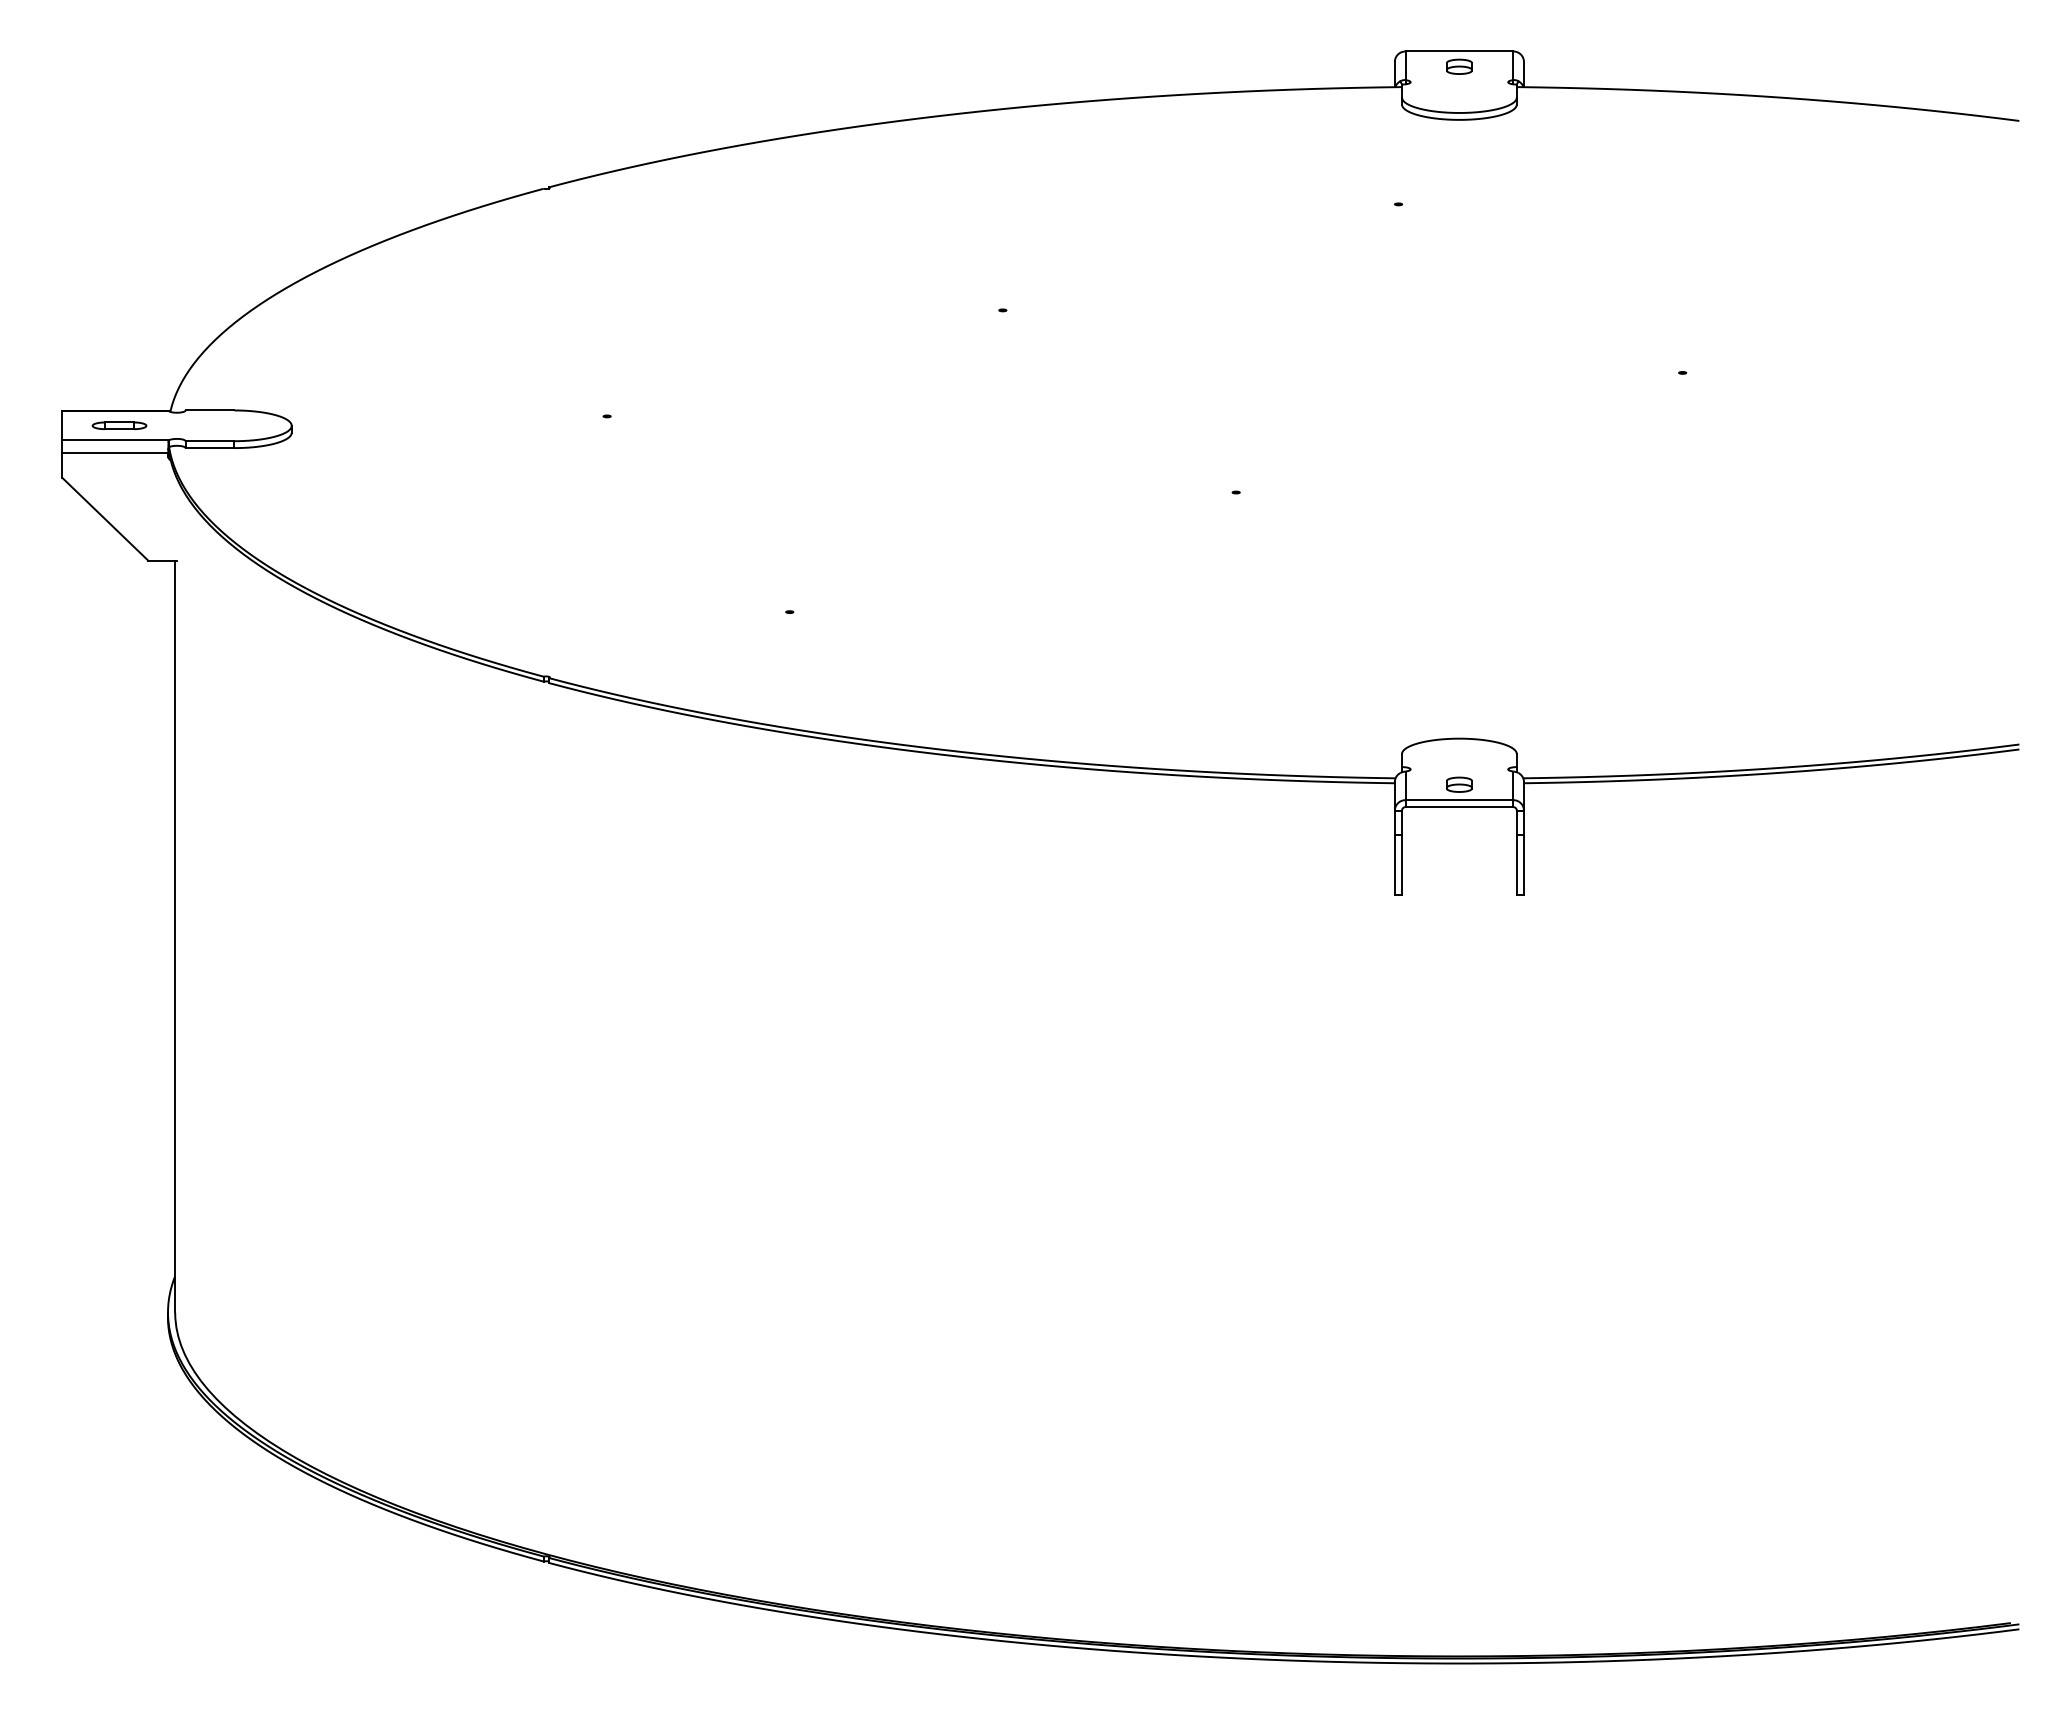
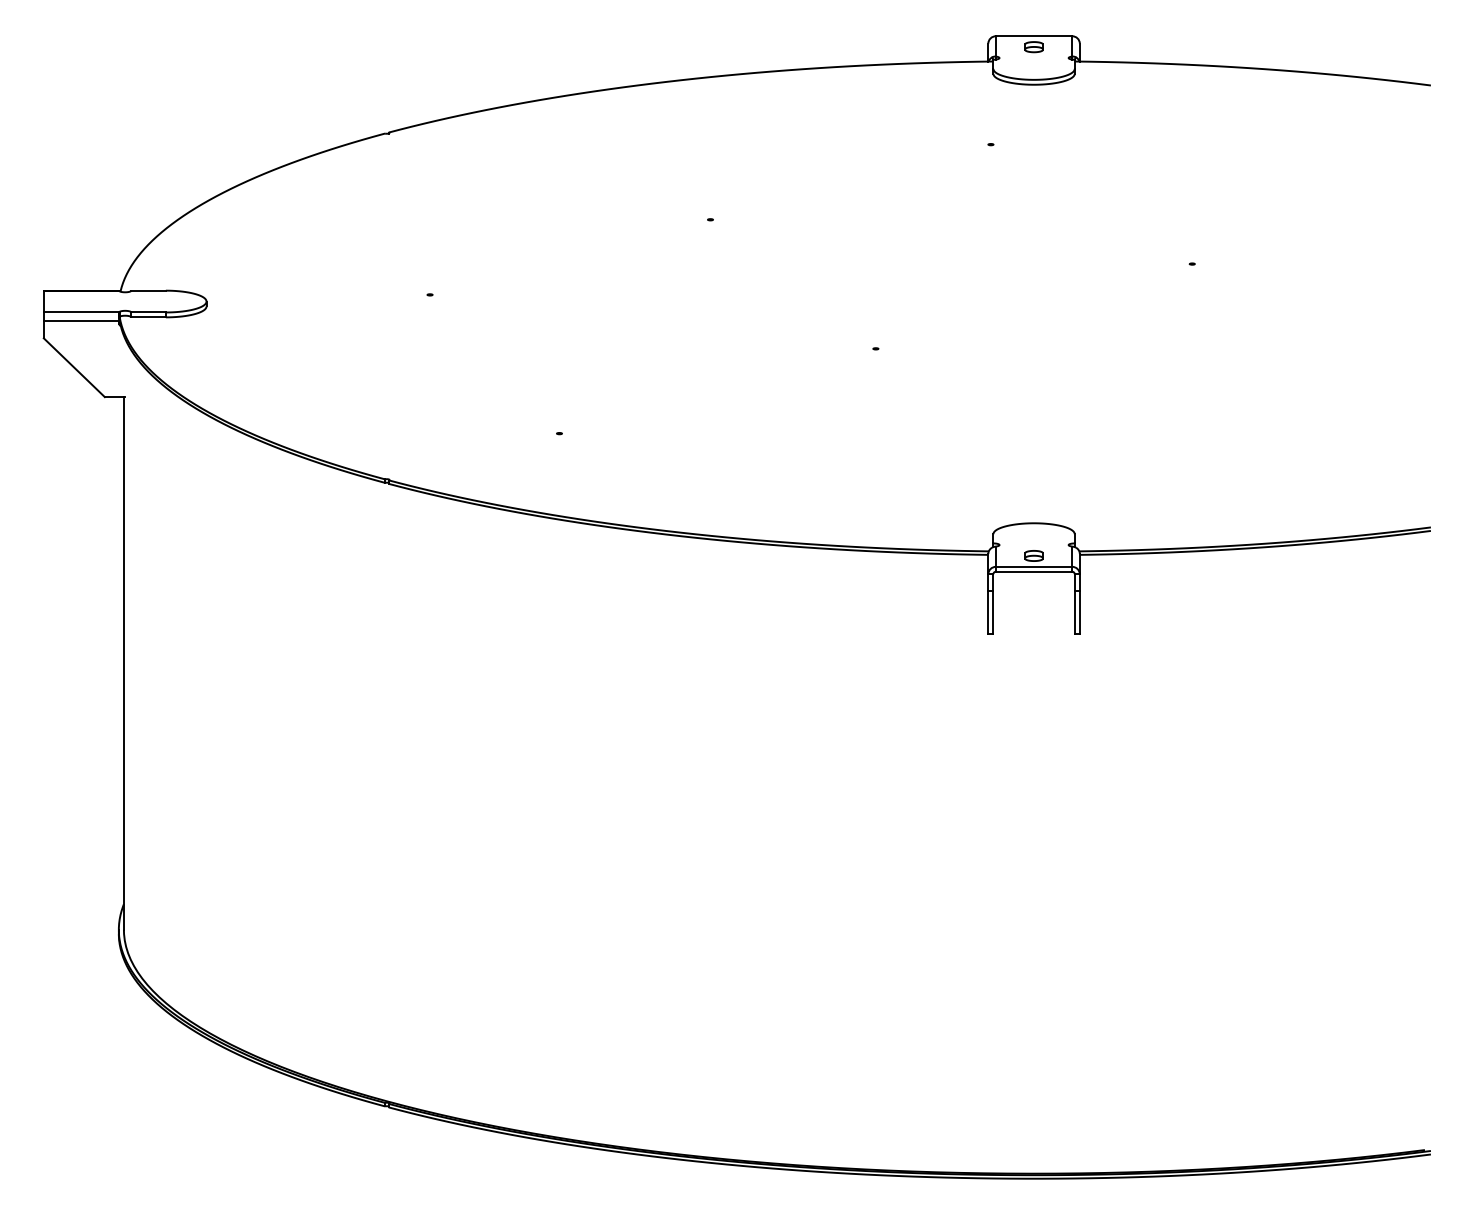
part: (119, 425) -> (84, 301), removed

